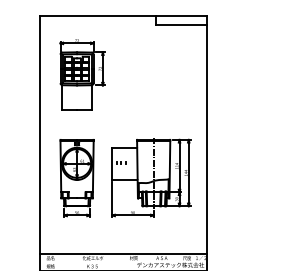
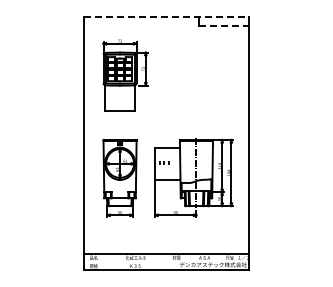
line: (123, 16) -> (166, 16), solid -> dashed
line: (181, 25) -> (224, 25), solid -> dashed

